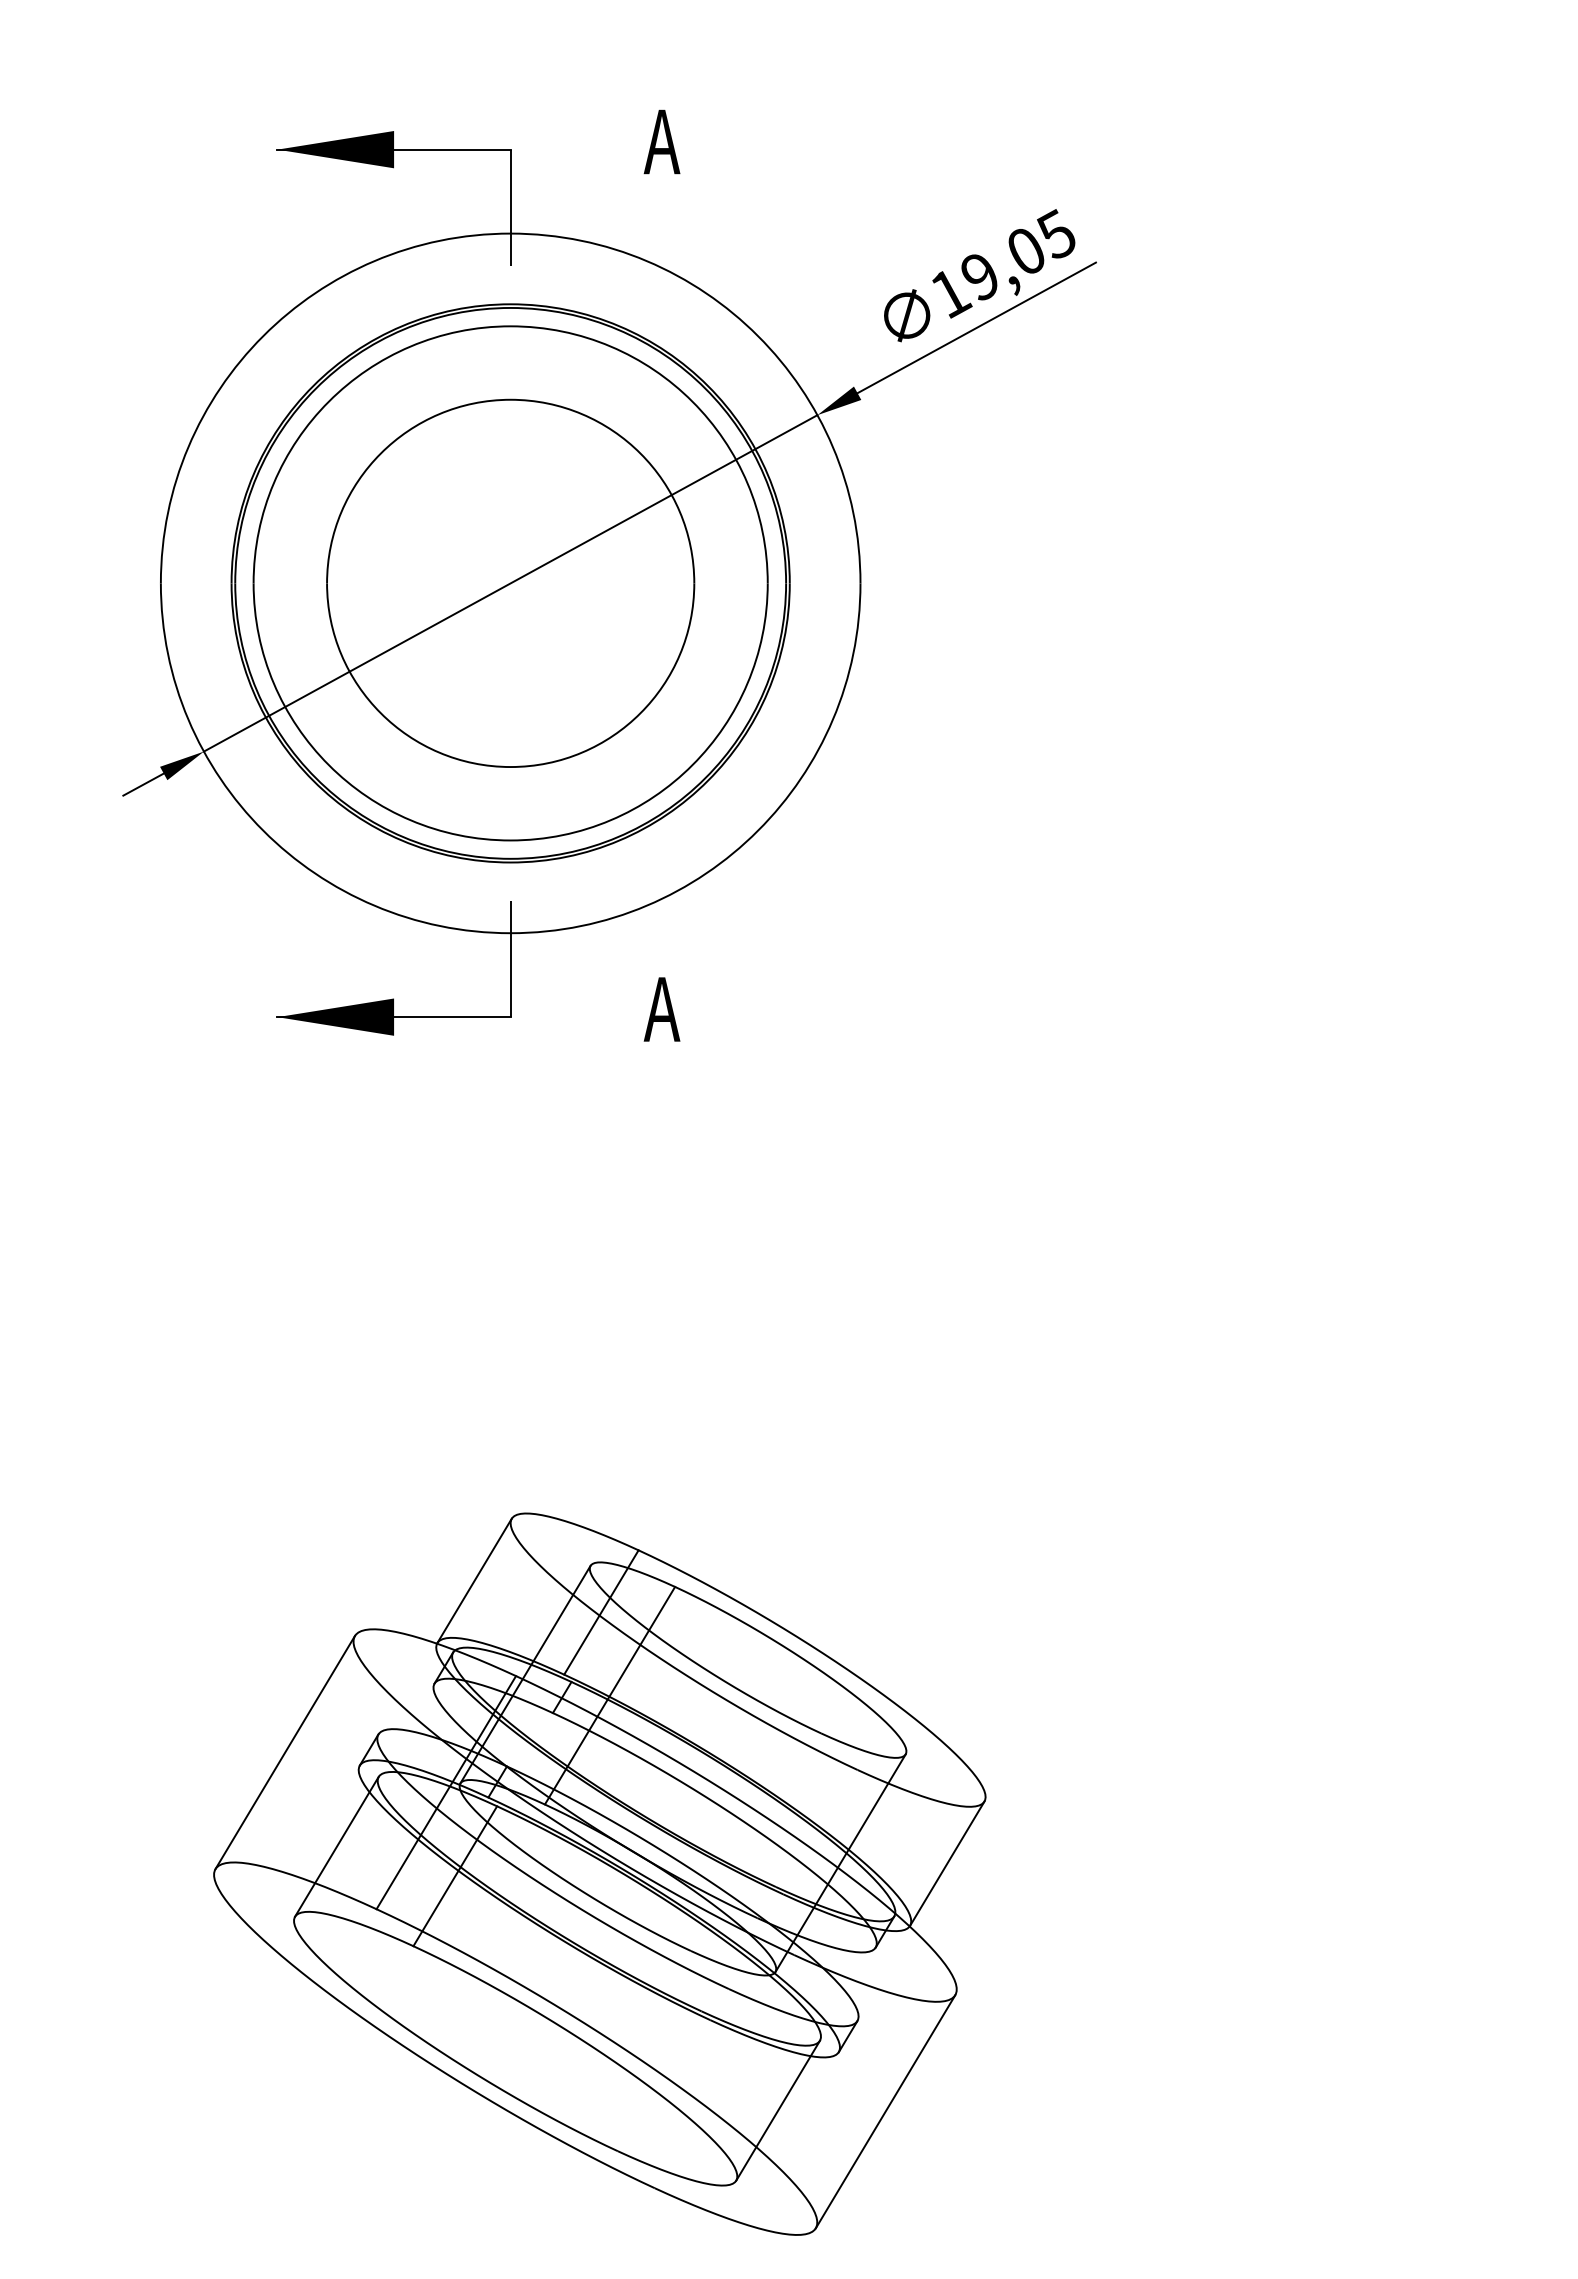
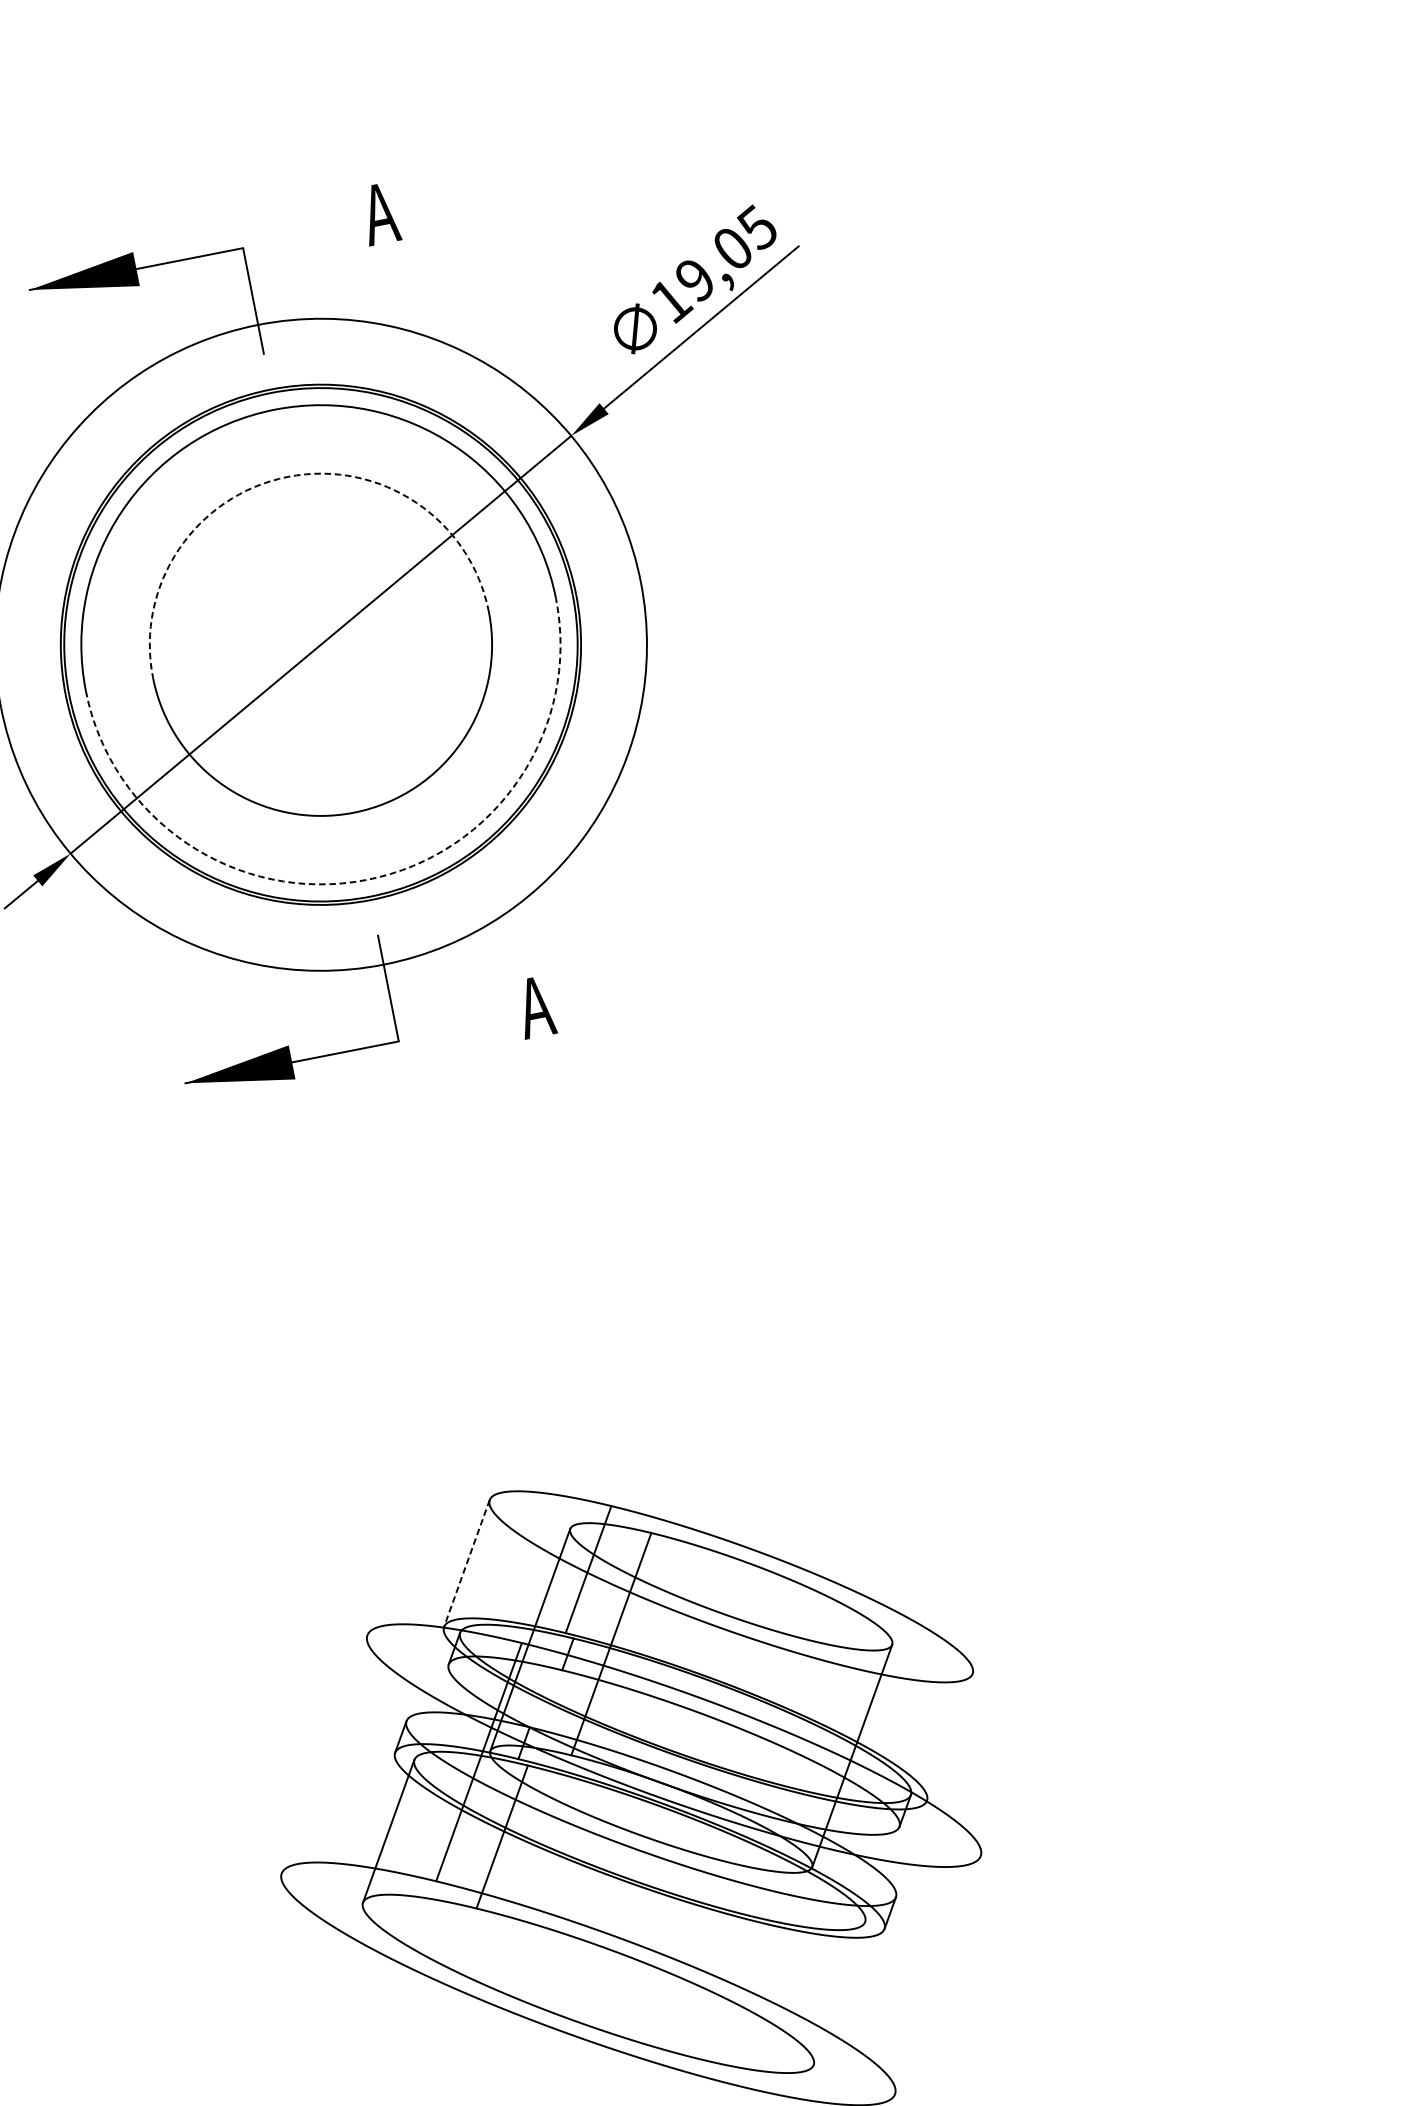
arc: (510, 399) -> (287, 476), solid -> dashed
arc: (510, 840) -> (366, 879), solid -> dashed
line: (474, 1581) -> (466, 1564), solid -> dashed
line: (284, 1752) -> (323, 1754), removed
line: (947, 1863) -> (950, 1737), removed
line: (777, 2110) -> (838, 1993), removed
line: (885, 2111) -> (937, 1974), removed

